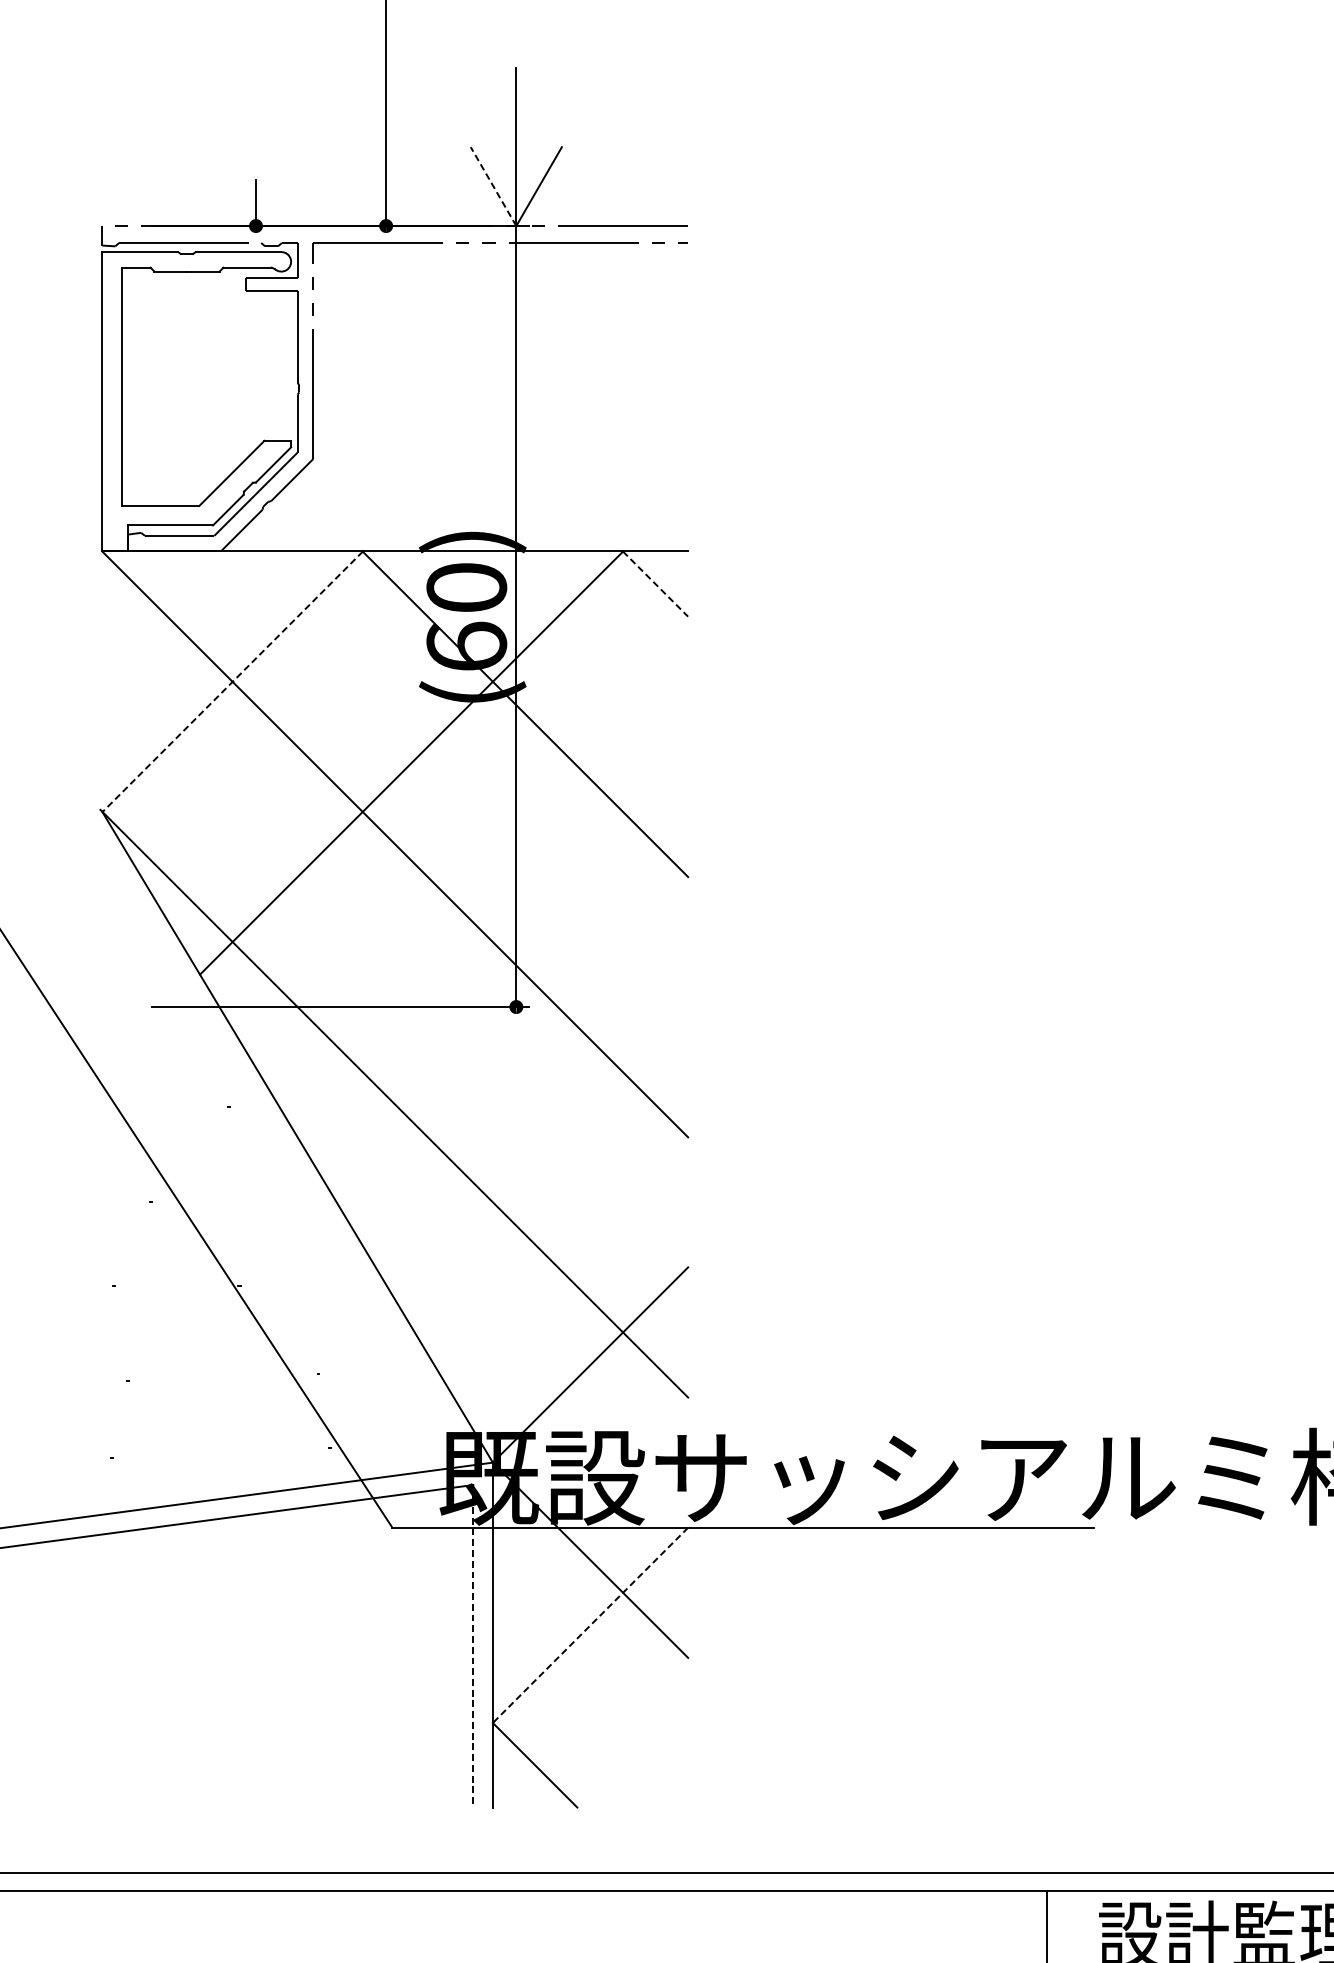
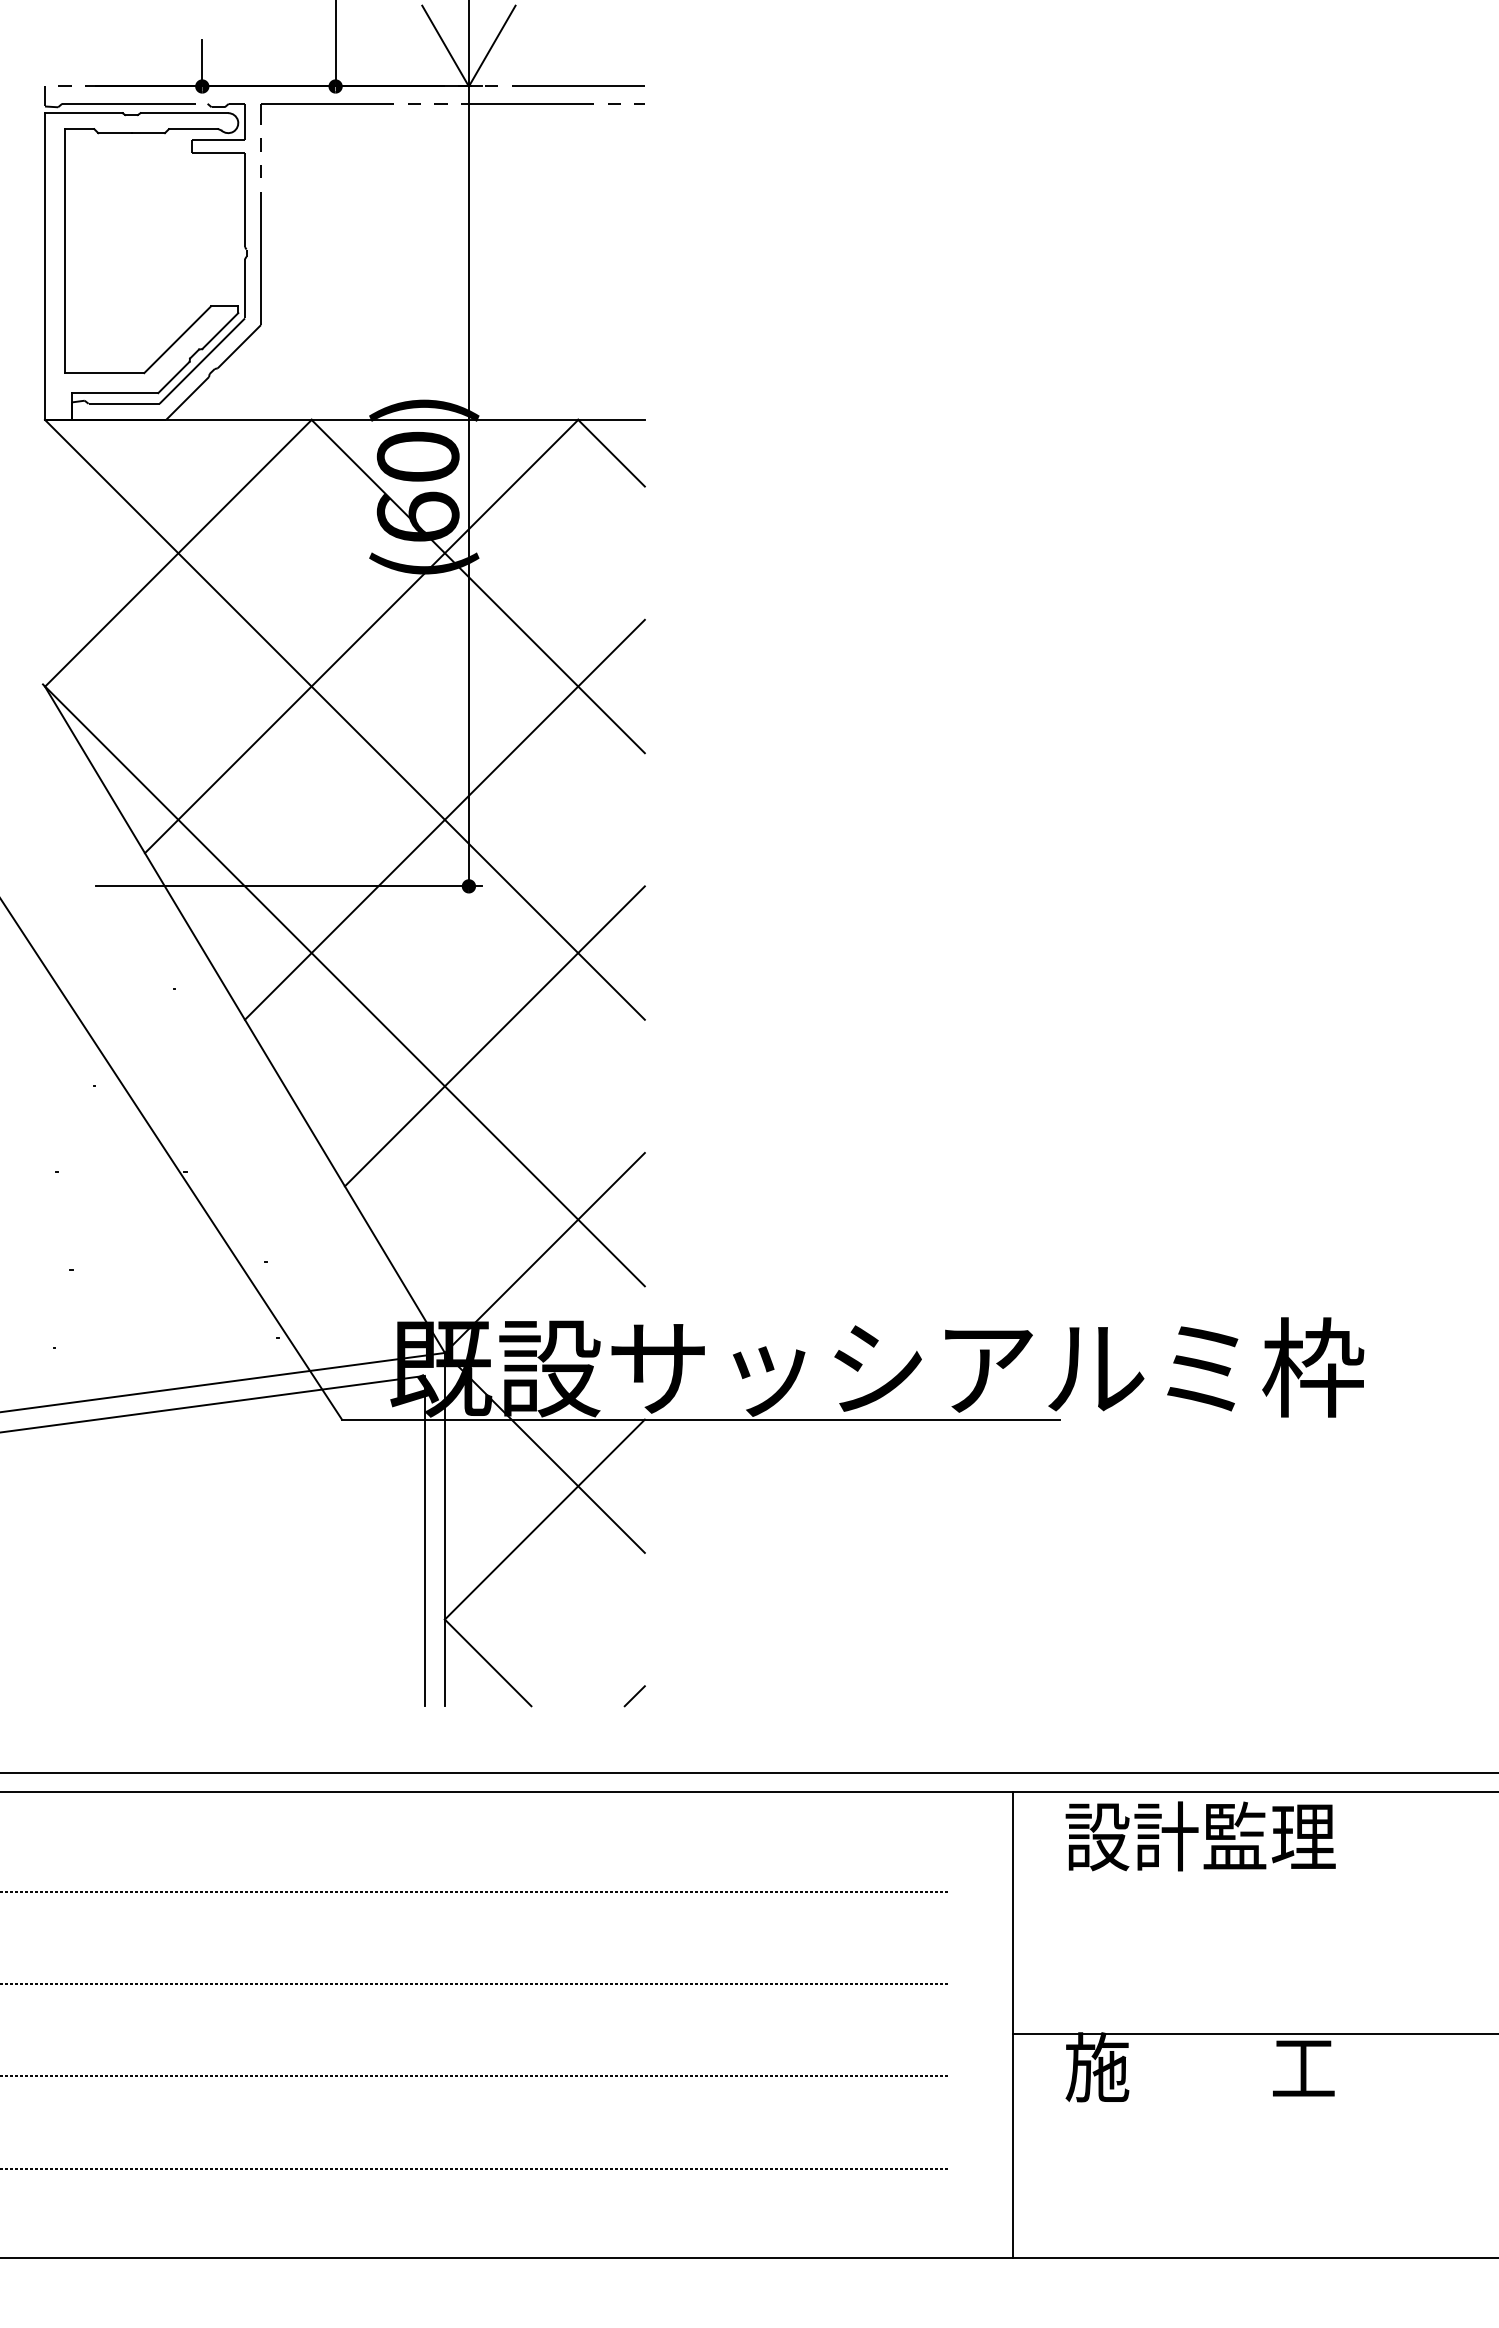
line: (493, 187) -> (445, 46), dashed -> solid
line: (655, 584) -> (611, 453), dashed -> solid
line: (232, 682) -> (178, 553), dashed -> solid
line: (492, 941) -> (444, 819), added
line: (541, 1153) -> (494, 1036), added
line: (590, 1625) -> (544, 1519), dashed -> solid
line: (472, 1646) -> (424, 1541), dashed -> solid
line: (678, 1798) -> (634, 1696), added

